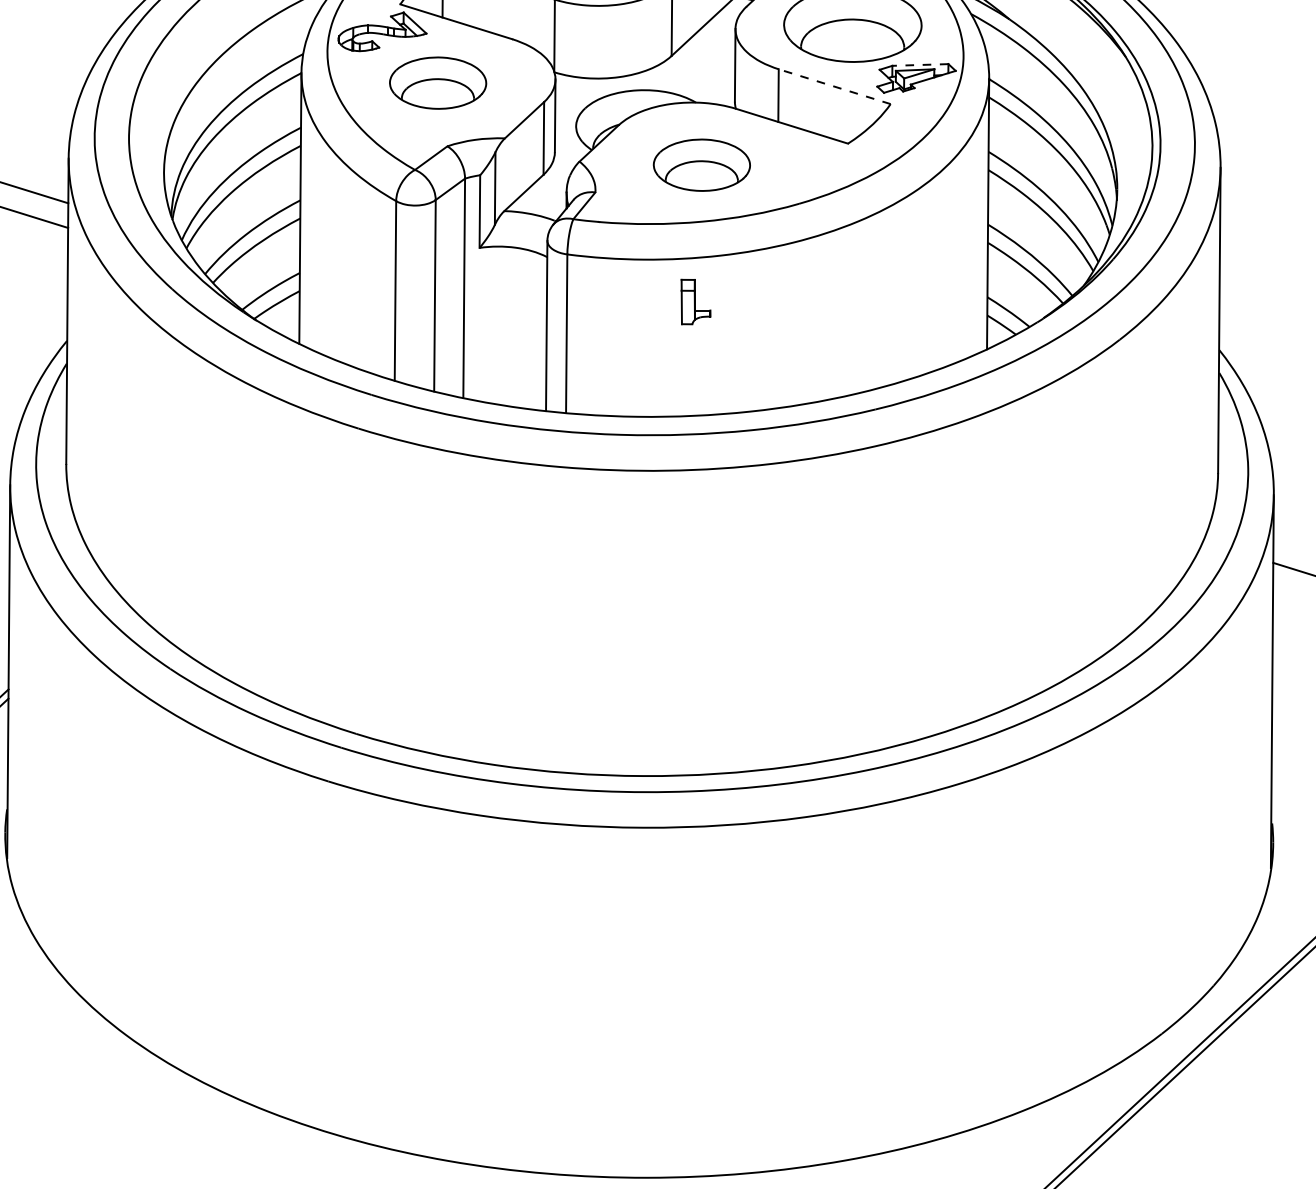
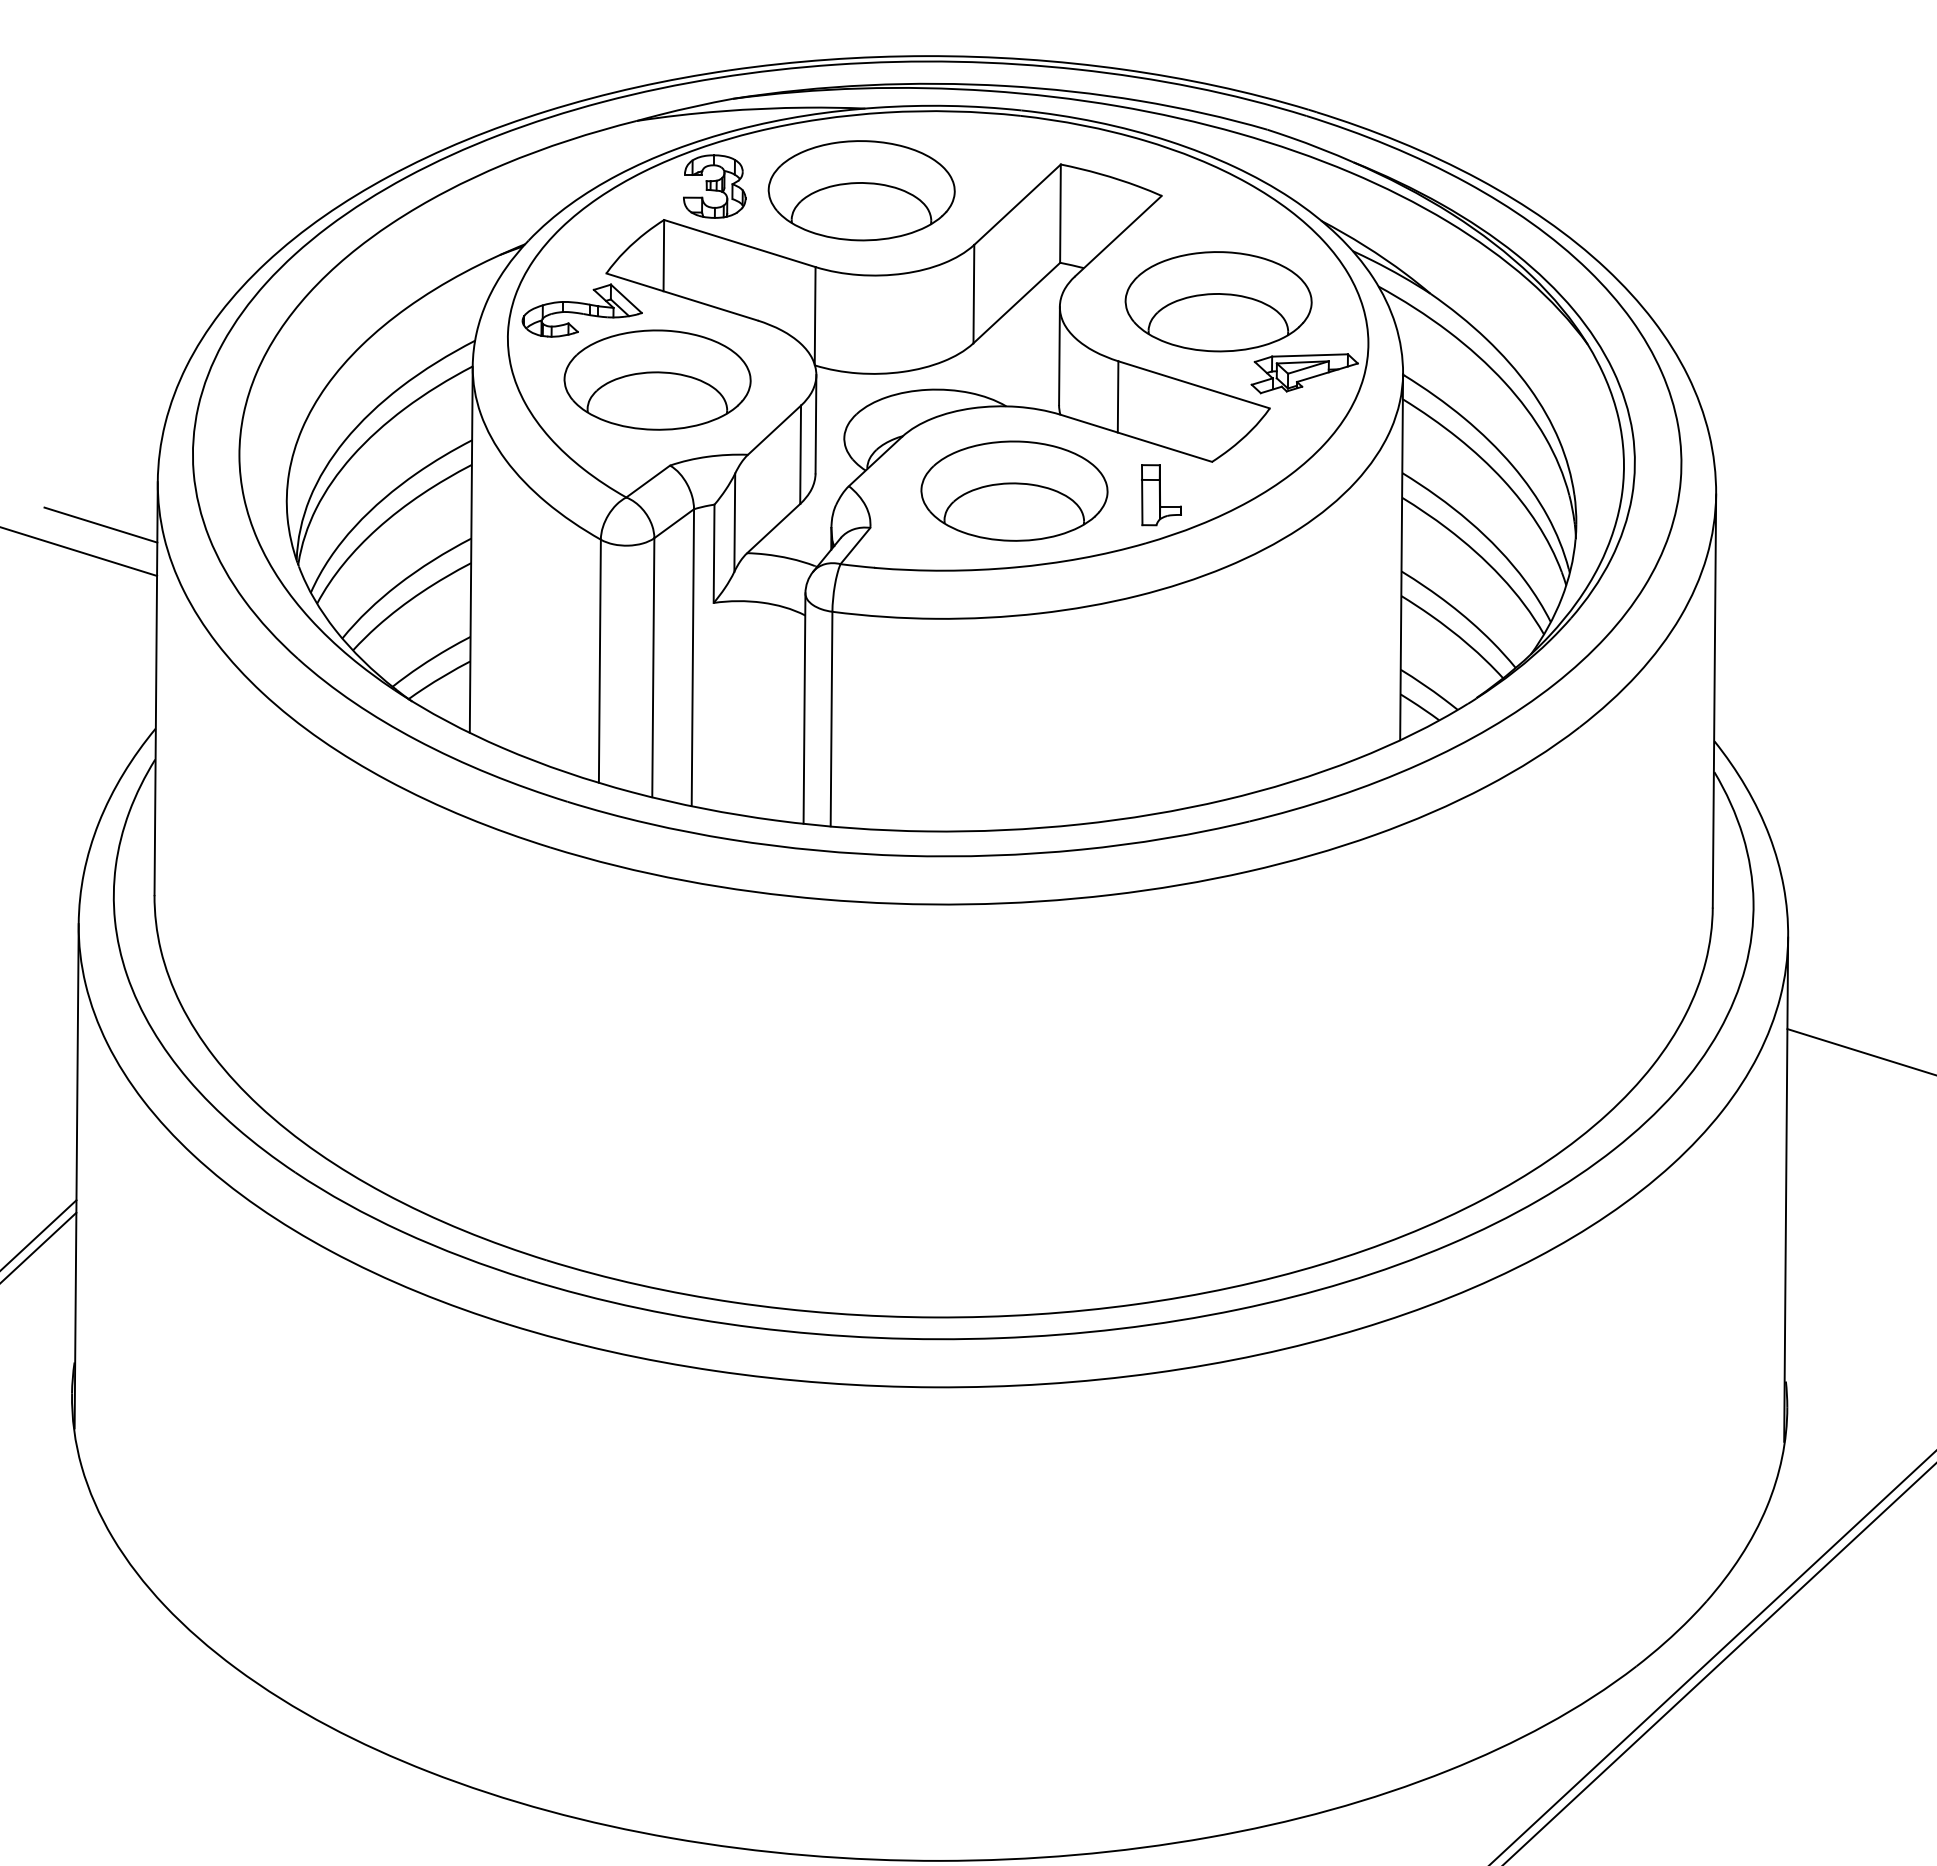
line: (920, 65) -> (1310, 355), dashed -> solid
part: (438, 82) -> (657, 379), size x1.43
line: (834, 86) -> (1193, 384), dashed -> solid
part: (701, 164) -> (1014, 490), size x1.43
part: (696, 302) -> (1161, 495), moved

